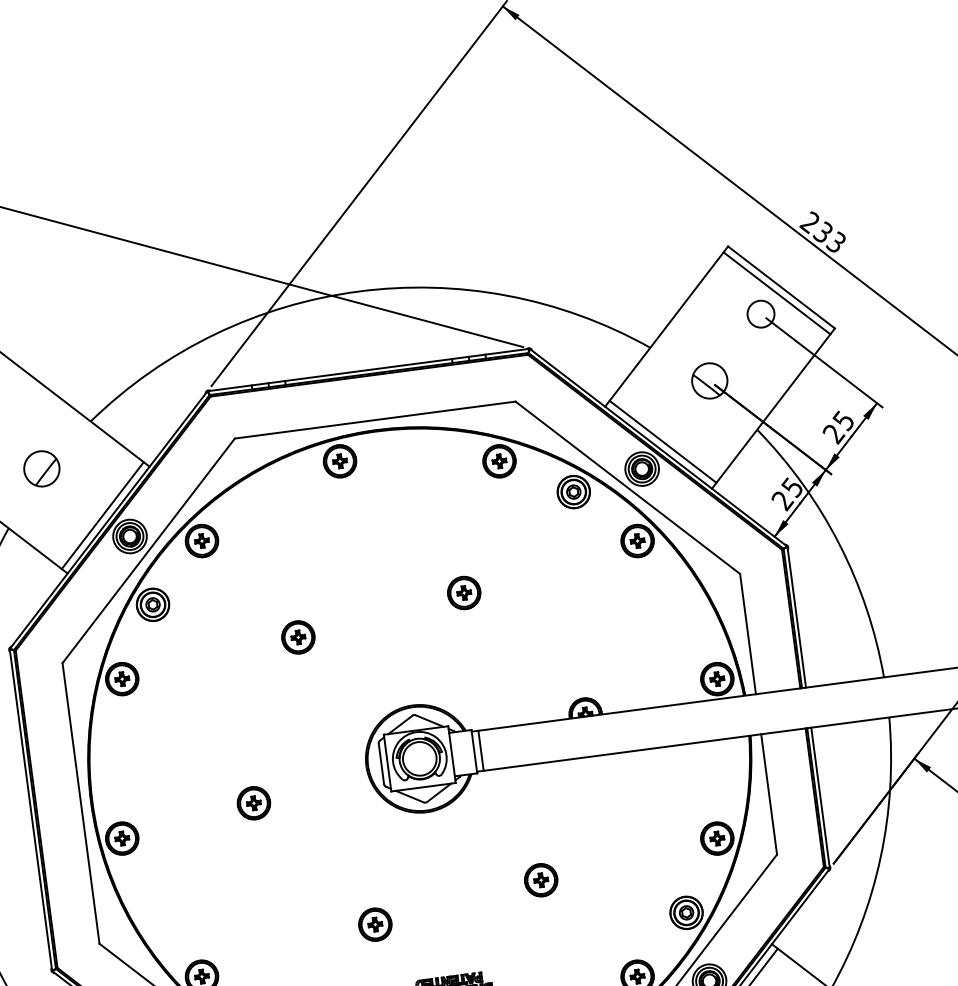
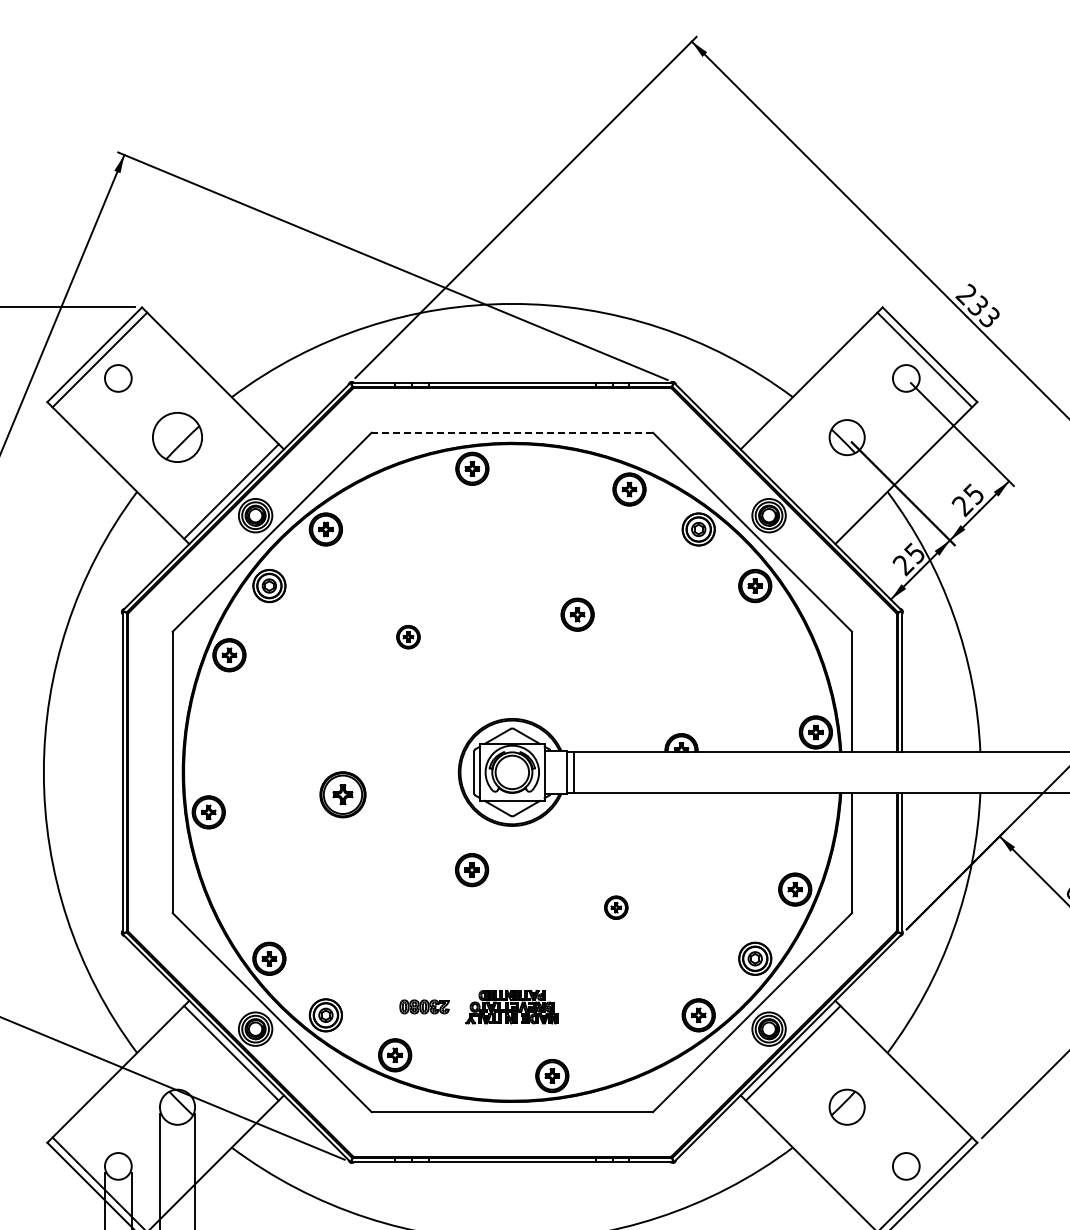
line: (375, 419) -> (512, 432), solid -> dashed
line: (662, 441) -> (792, 491), removed
part: (41, 468) -> (177, 437), size x1.4
part: (298, 637) -> (408, 637), size x0.7
part: (254, 803) -> (343, 794), size x1.4
part: (541, 879) -> (616, 907), size x0.7
part: (375, 925) -> (472, 870), moved

